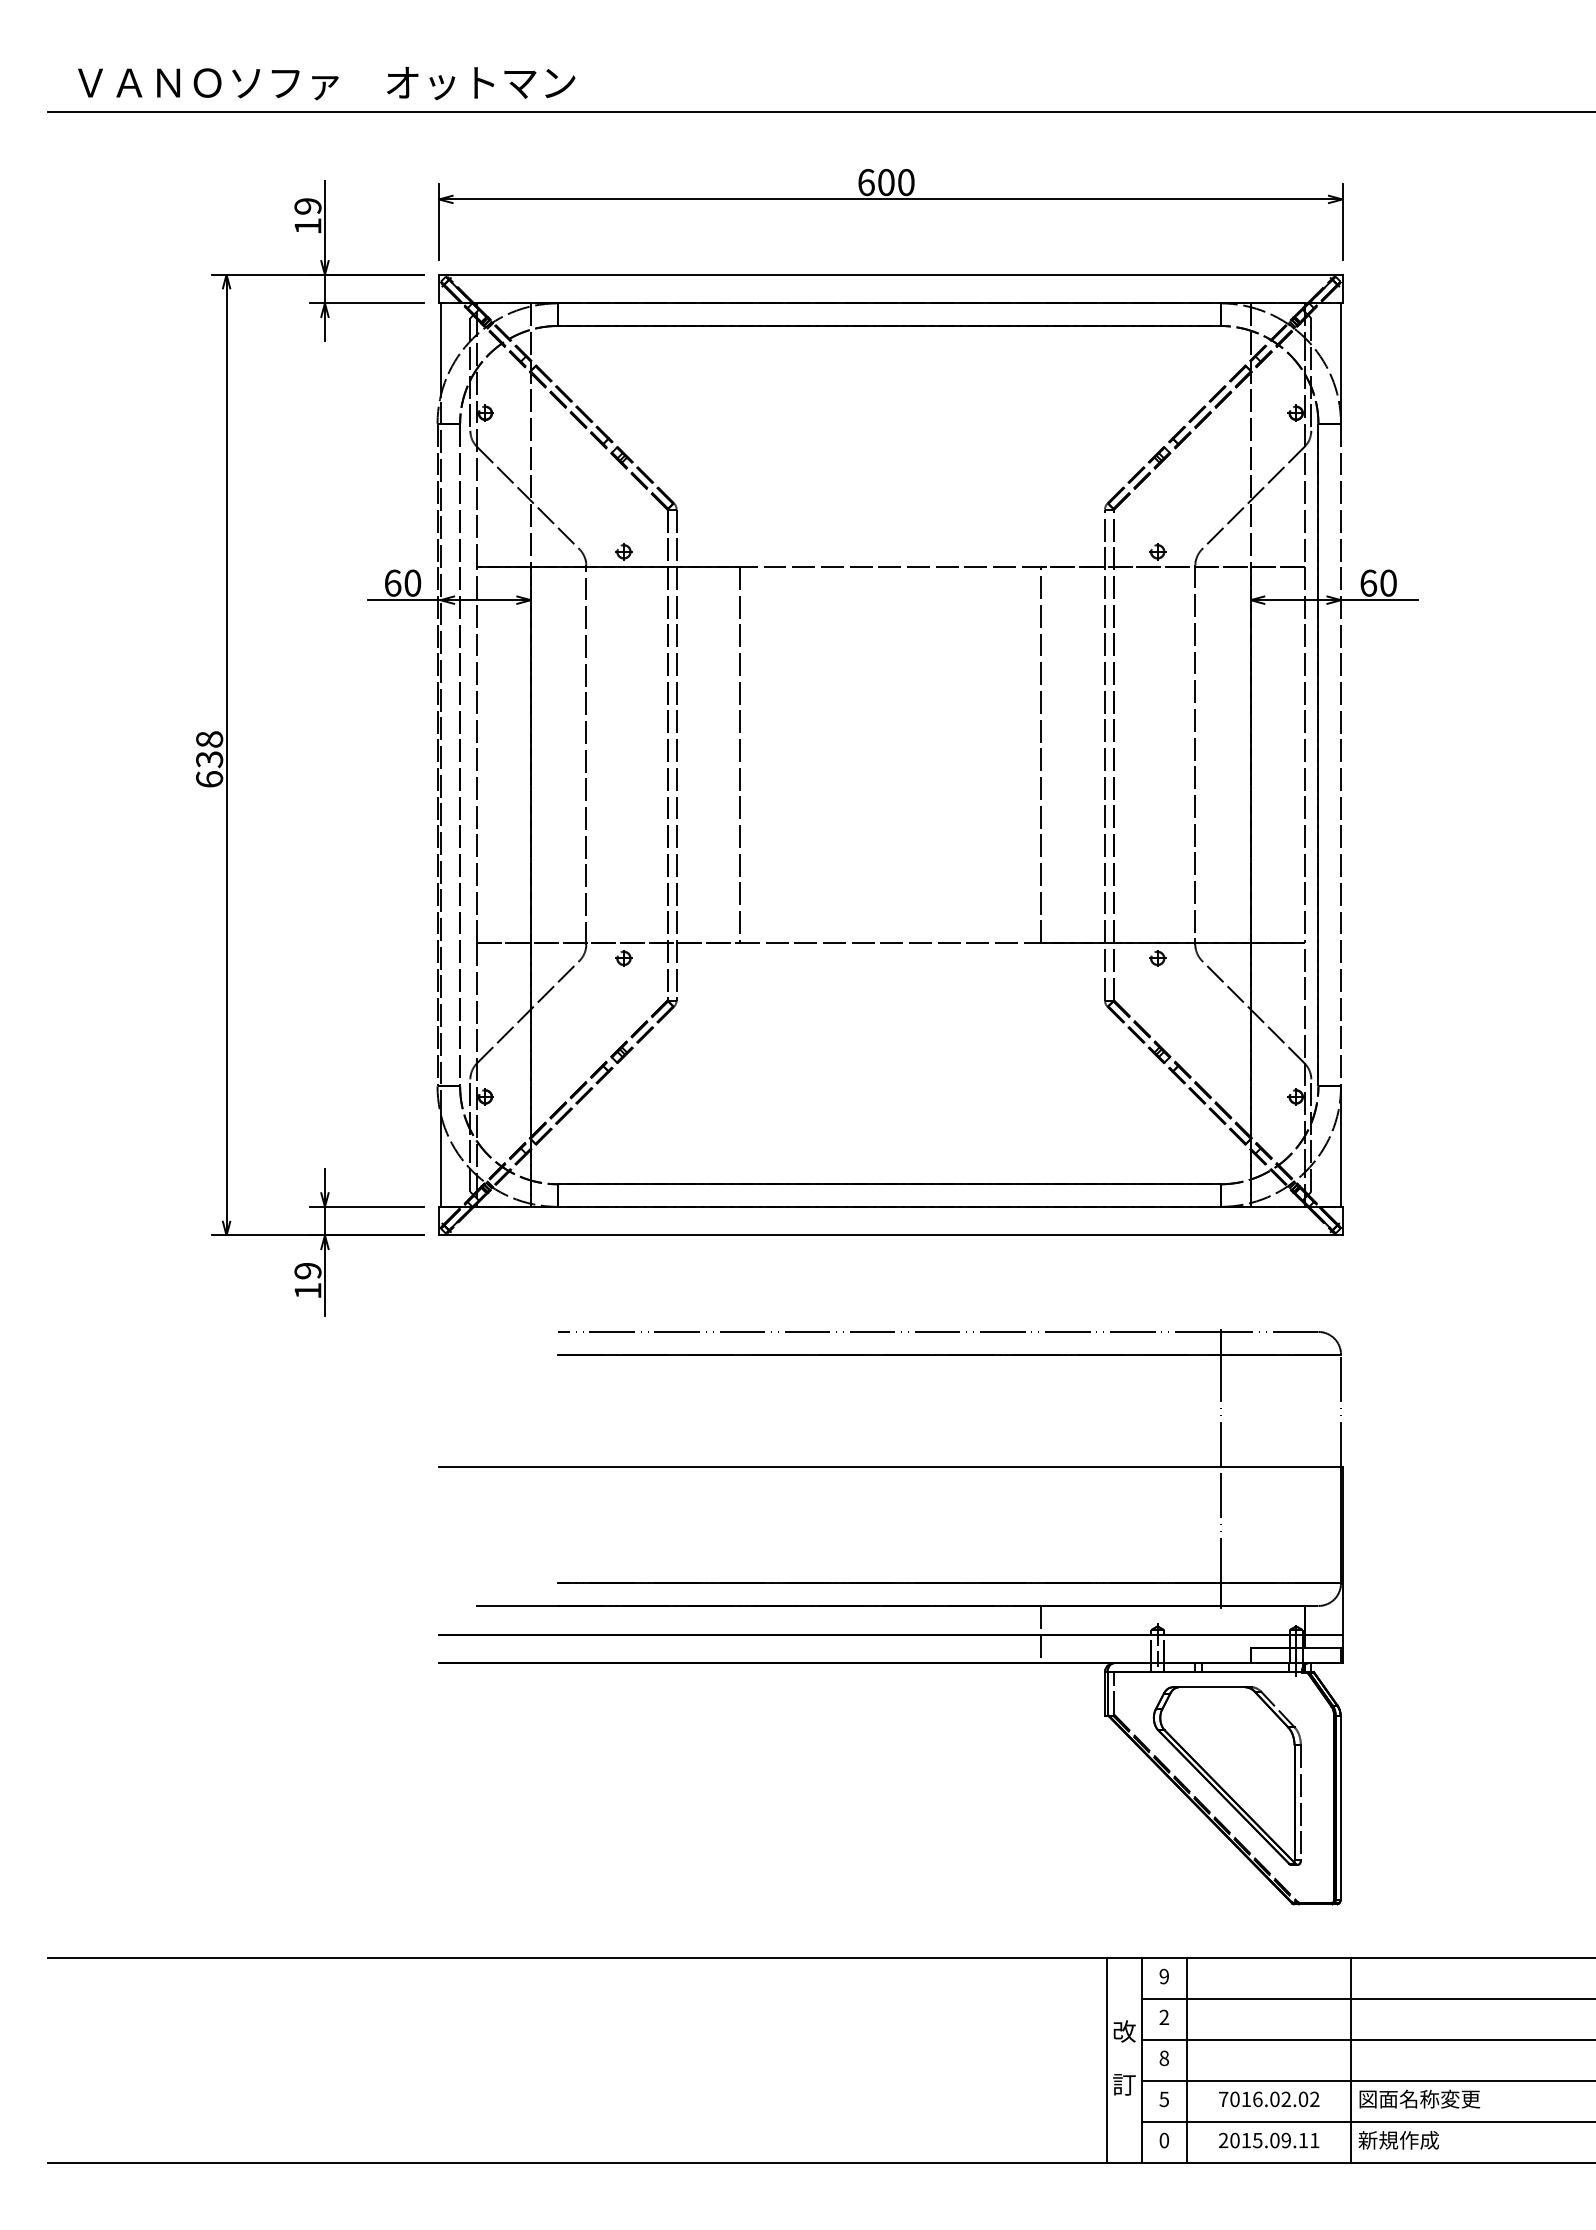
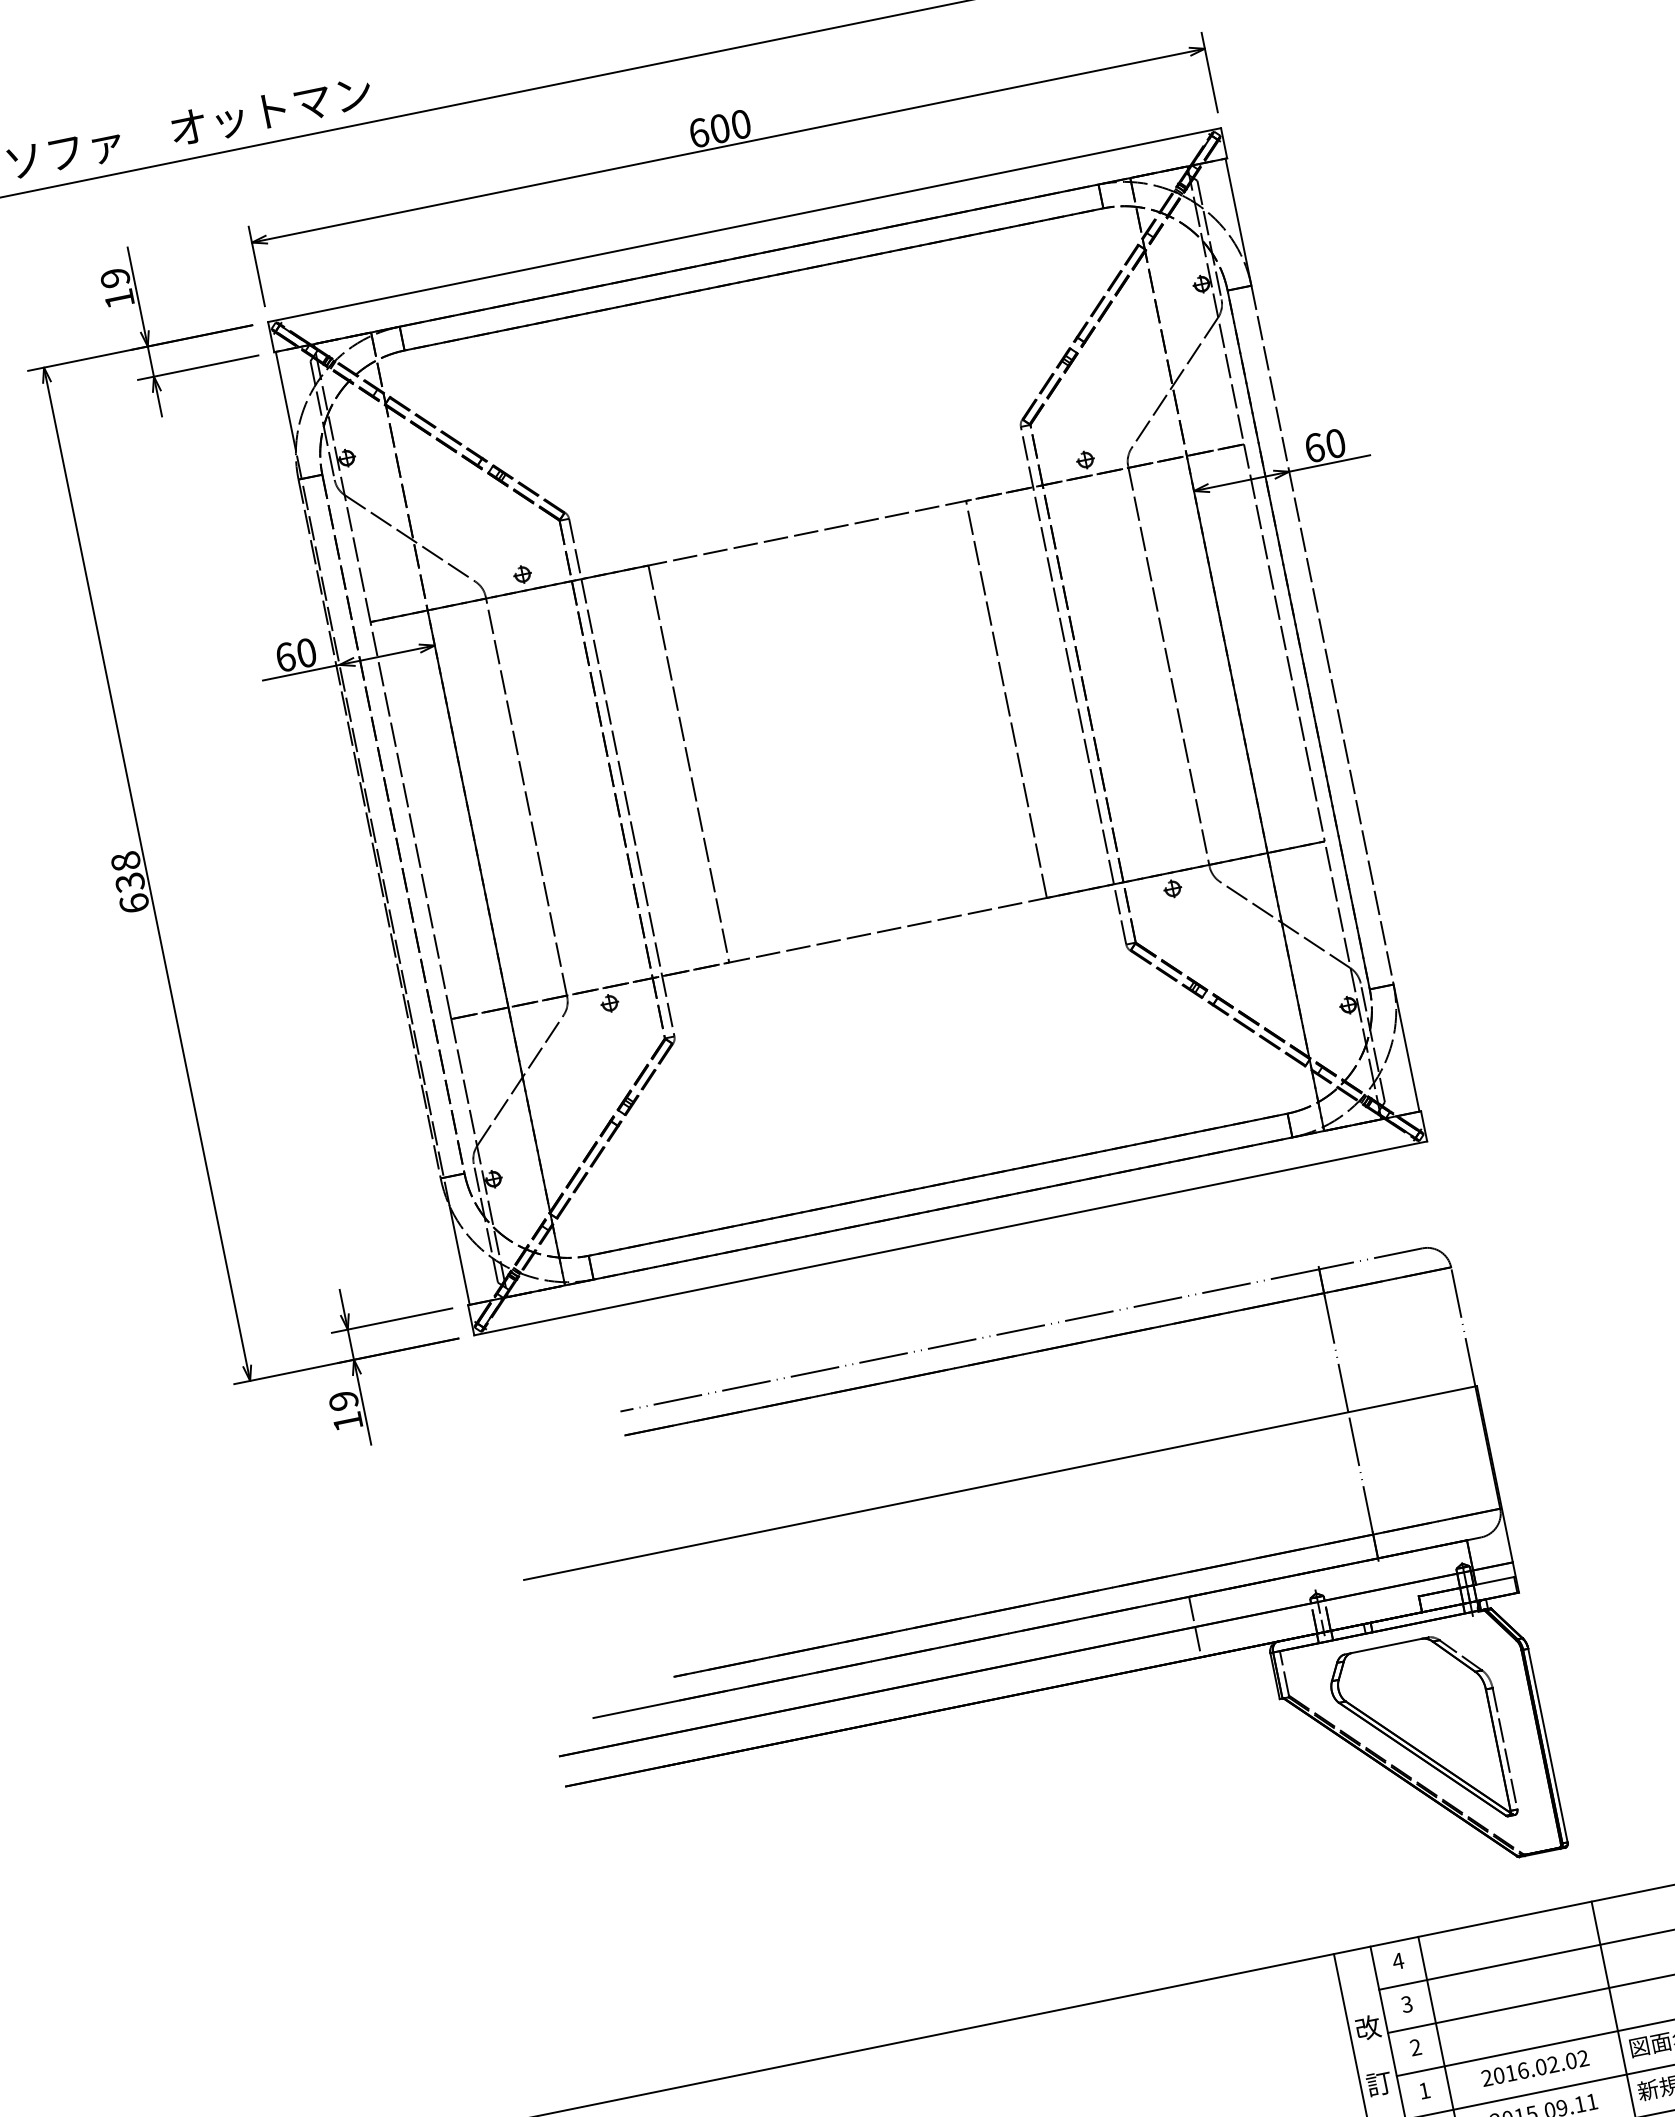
text: (1164, 1976) -> (1398, 1961), 9 -> 4
text: (1163, 2017) -> (1406, 2004), 2 -> 3
text: (1164, 2058) -> (1416, 2047), 8 -> 2
text: (1223, 2098) -> (1486, 2077), 7016.02.02 -> 2016.02.02
text: (1163, 2099) -> (1423, 2091), 5 -> 1

